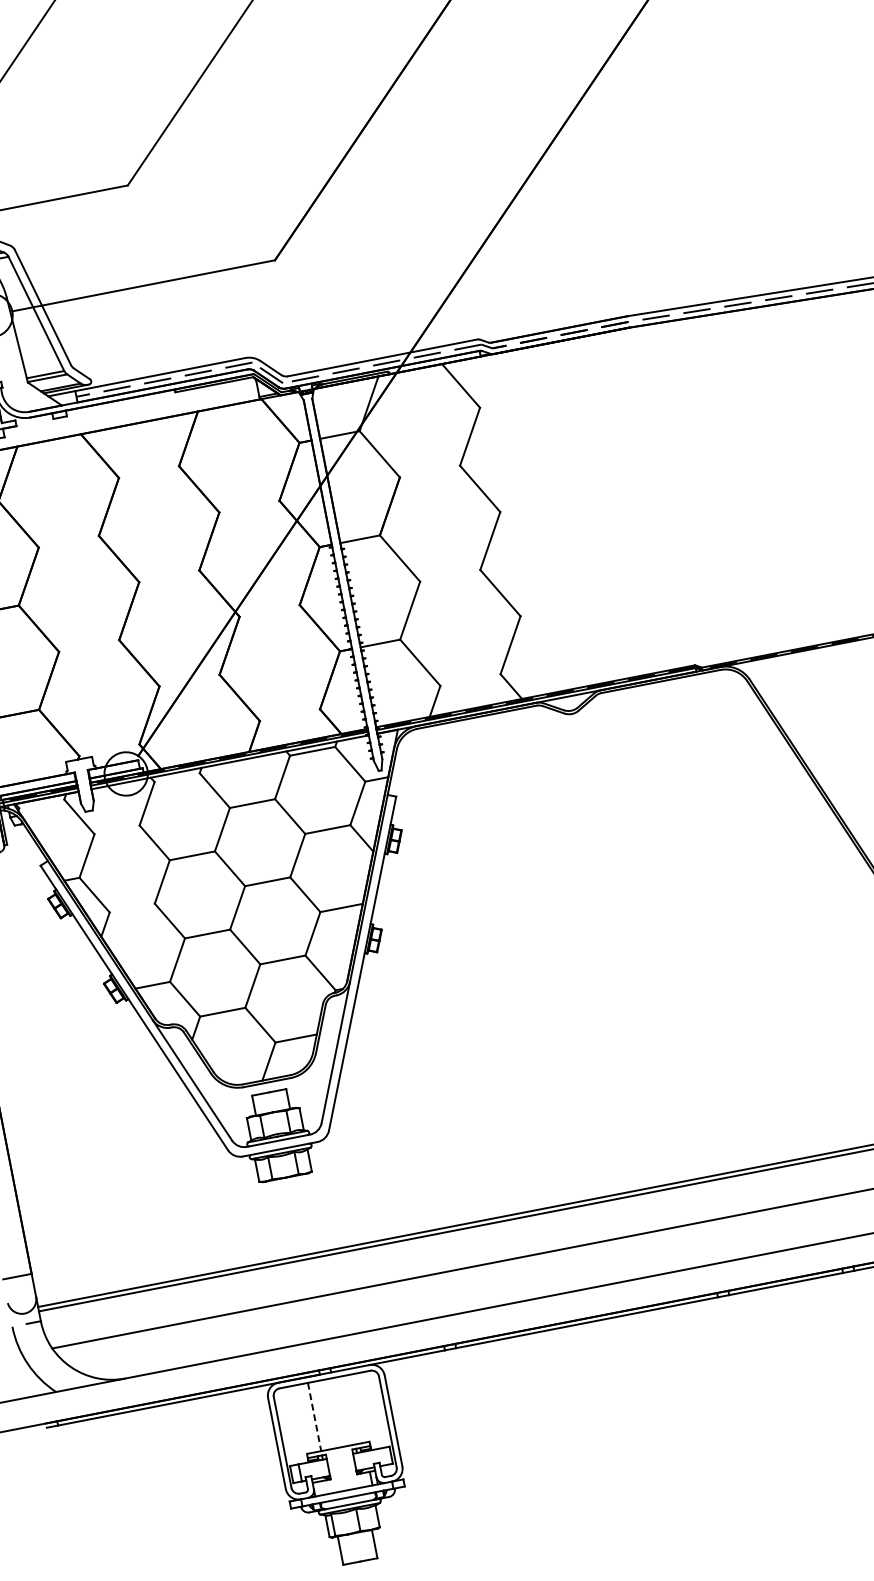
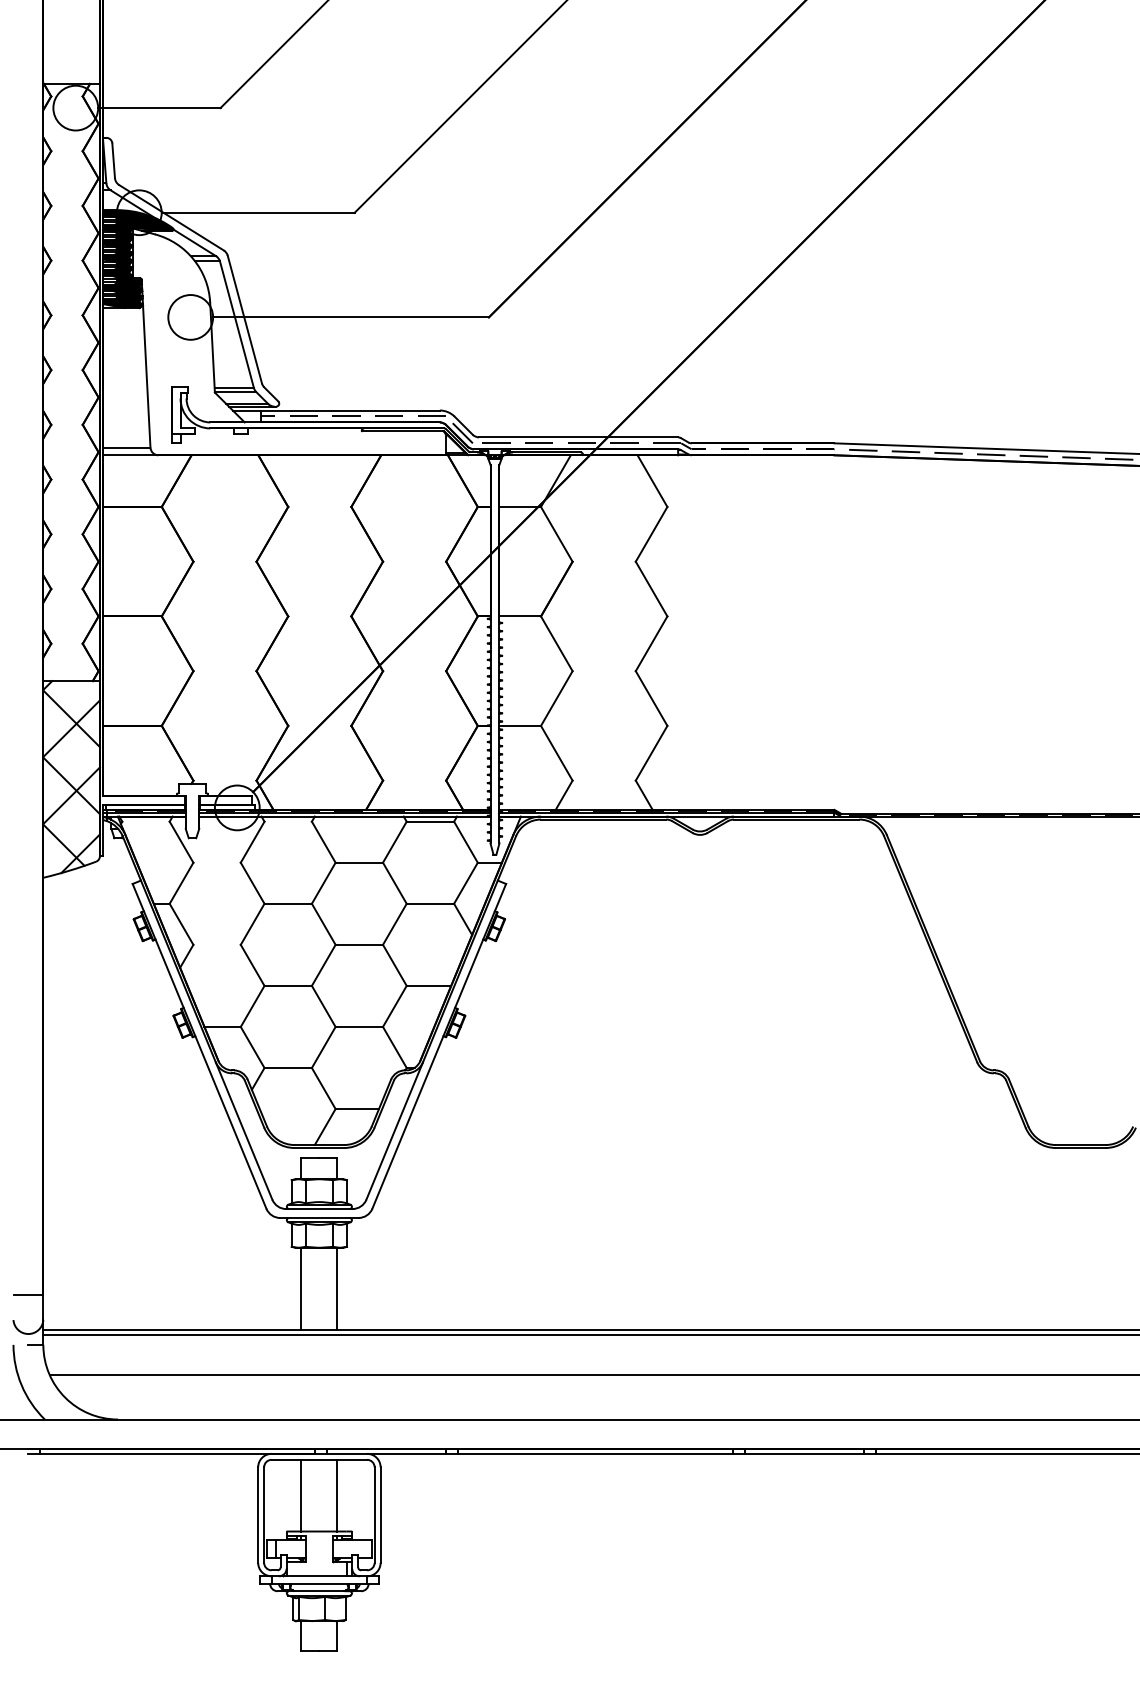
line: (310, 1213) -> (337, 1288), added
line: (276, 1219) -> (301, 1288), added
line: (348, 1410) -> (337, 1495), added
line: (314, 1416) -> (301, 1495), dashed -> solid

